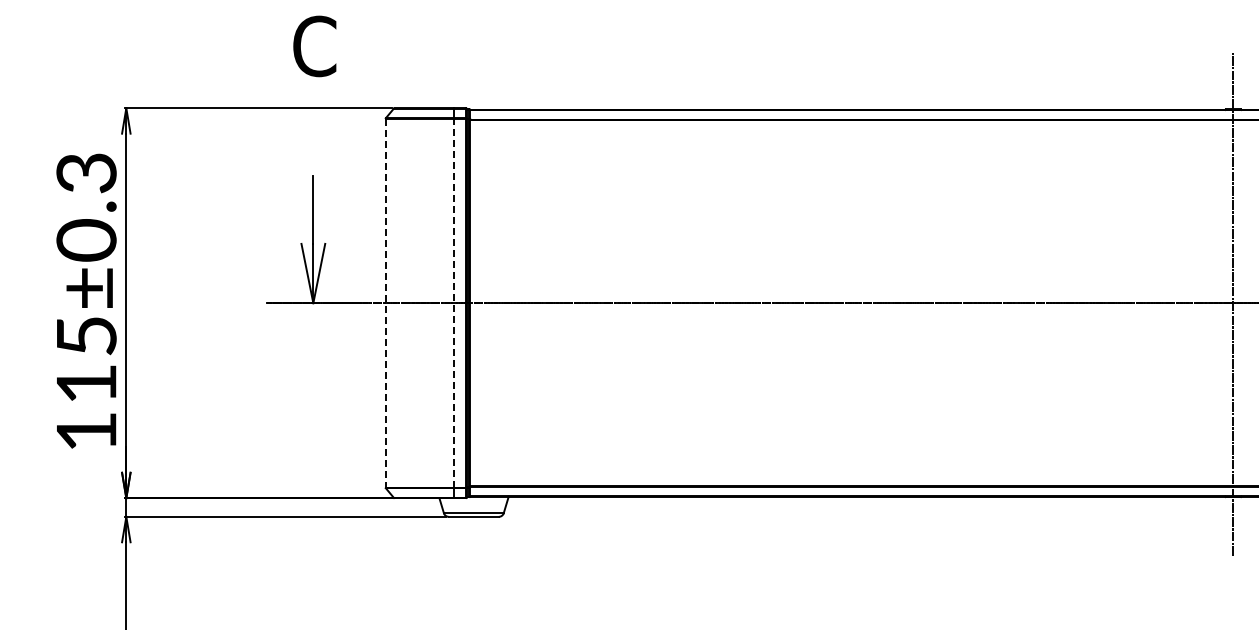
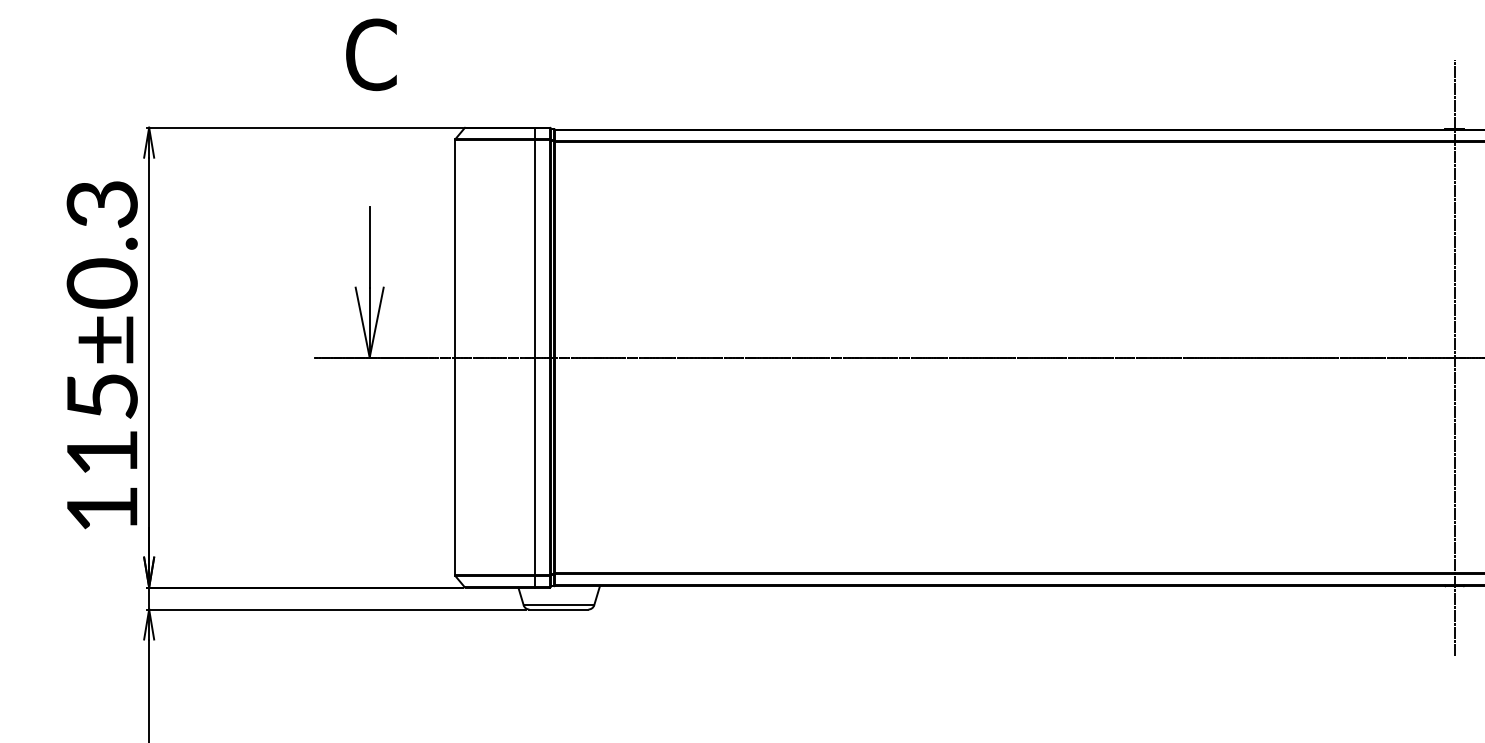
line: (453, 302) -> (534, 356), dashed -> solid
line: (385, 303) -> (454, 357), dashed -> solid

